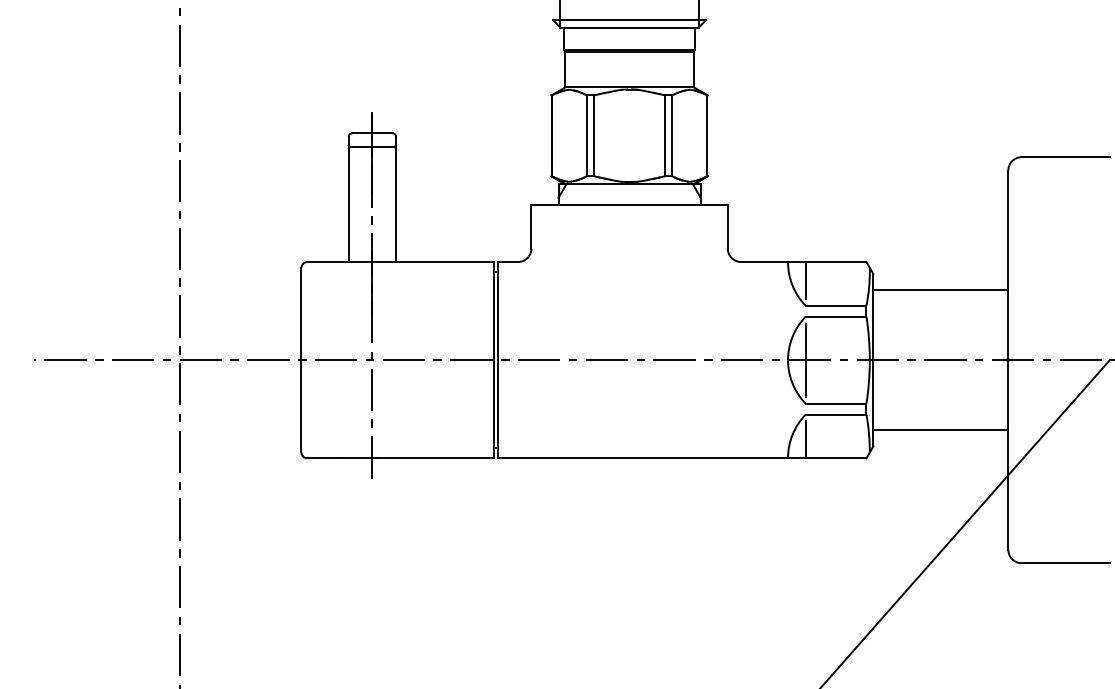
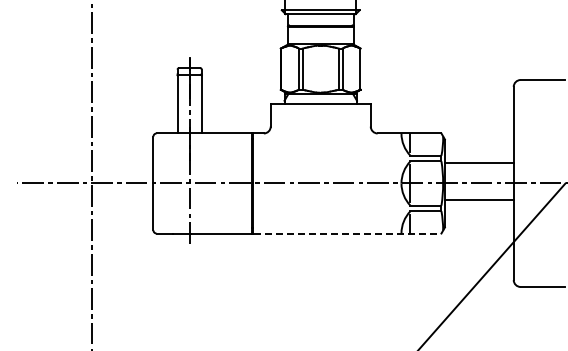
line: (939, 289) -> (478, 162), moved
line: (939, 430) -> (478, 200), moved
line: (682, 458) -> (347, 233), solid -> dashed

